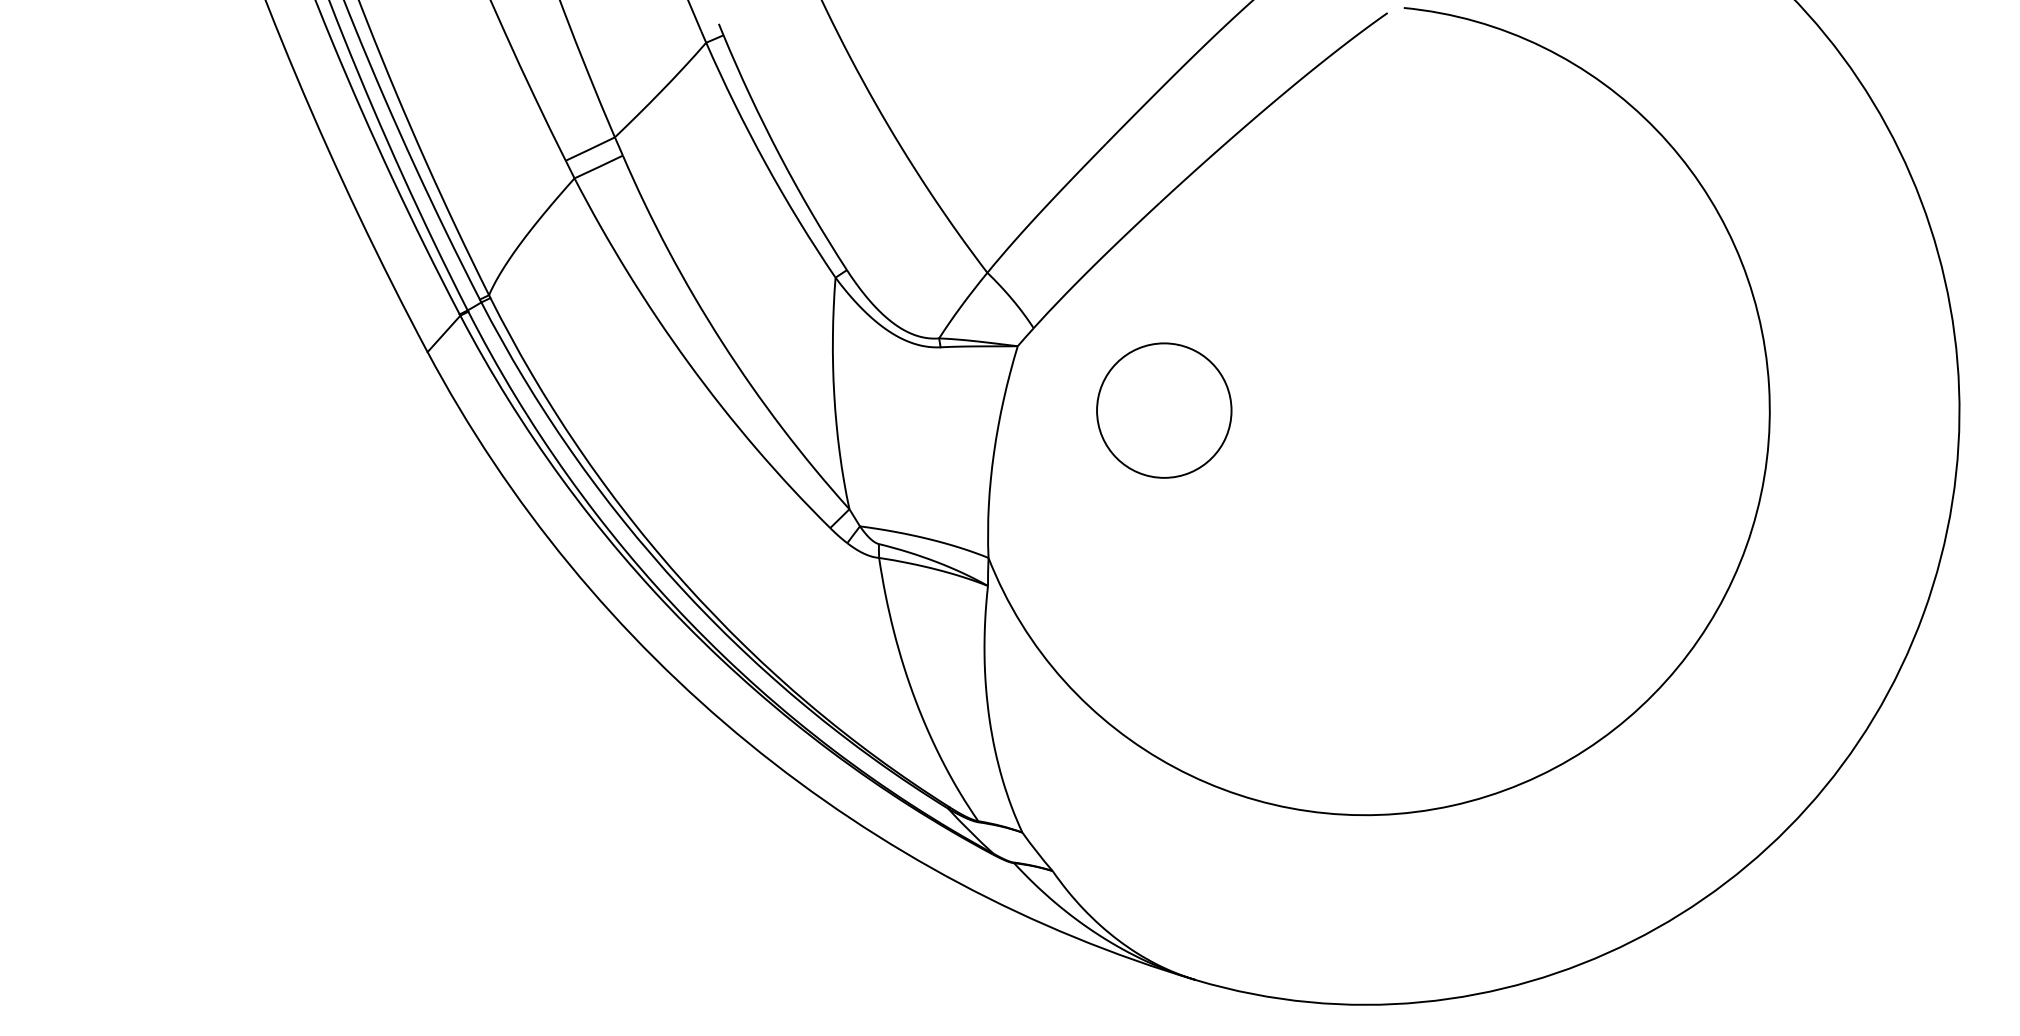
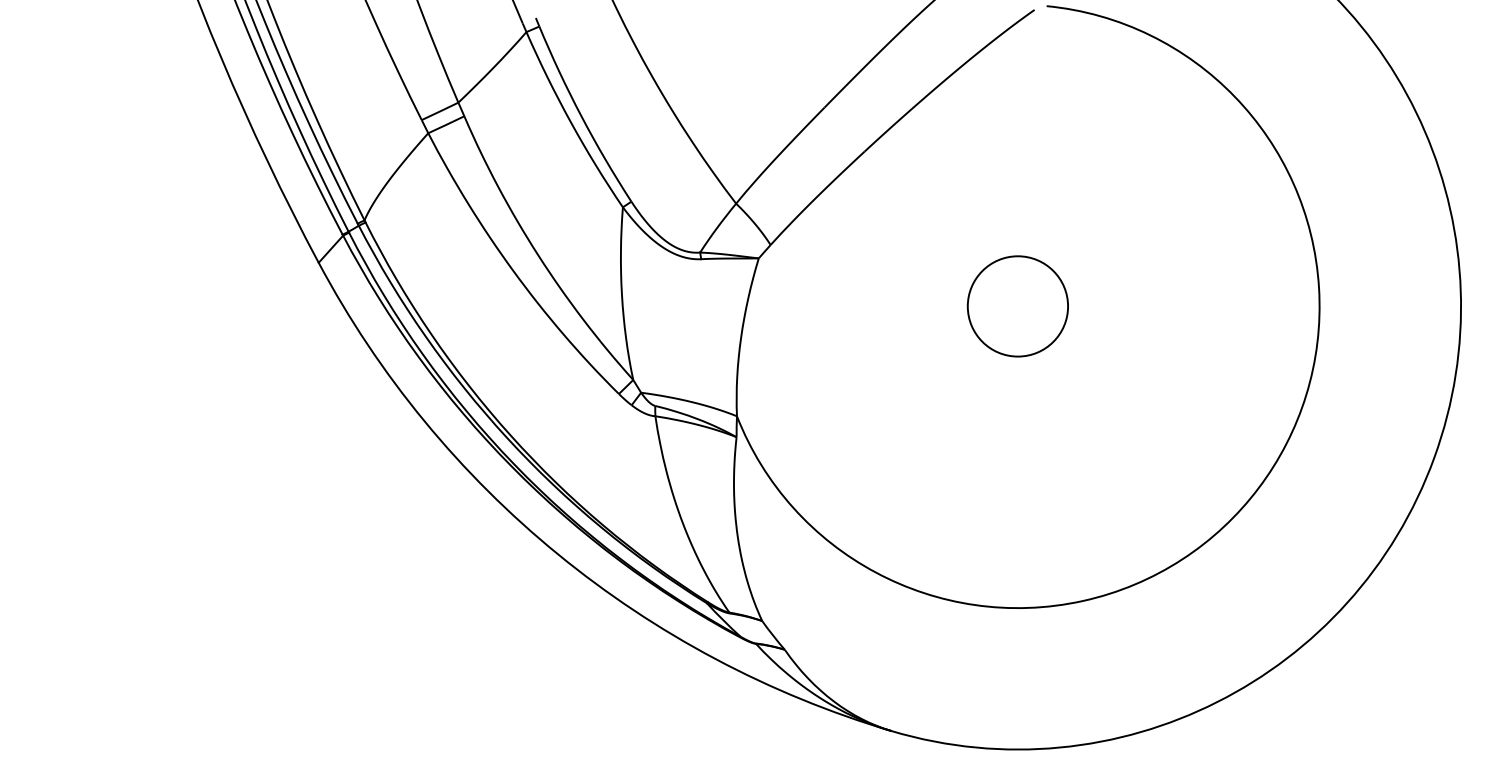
circle: (1164, 410) -> (1018, 306), moved

